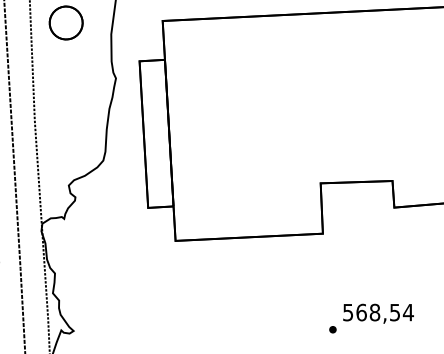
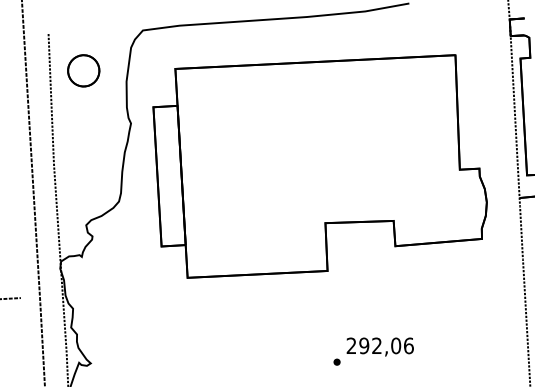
text: (378, 312) -> (380, 345), 568,54 -> 292,06

